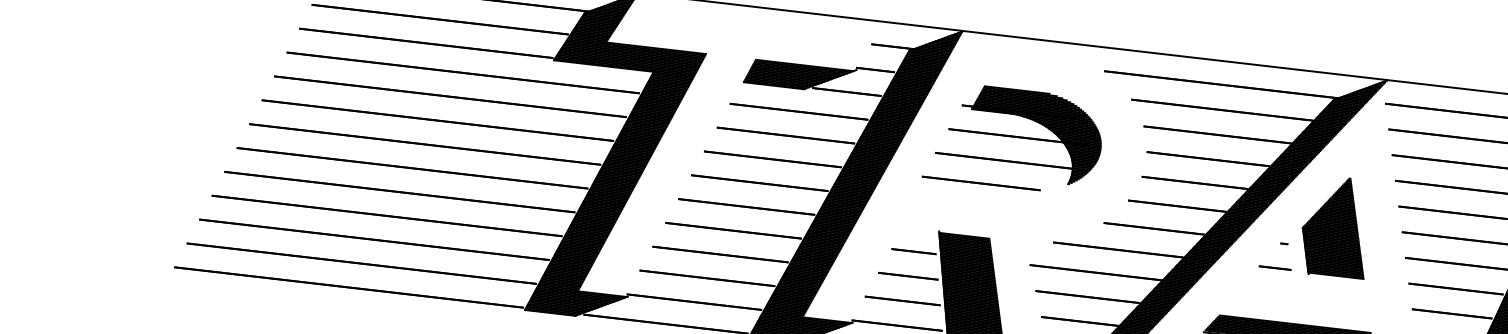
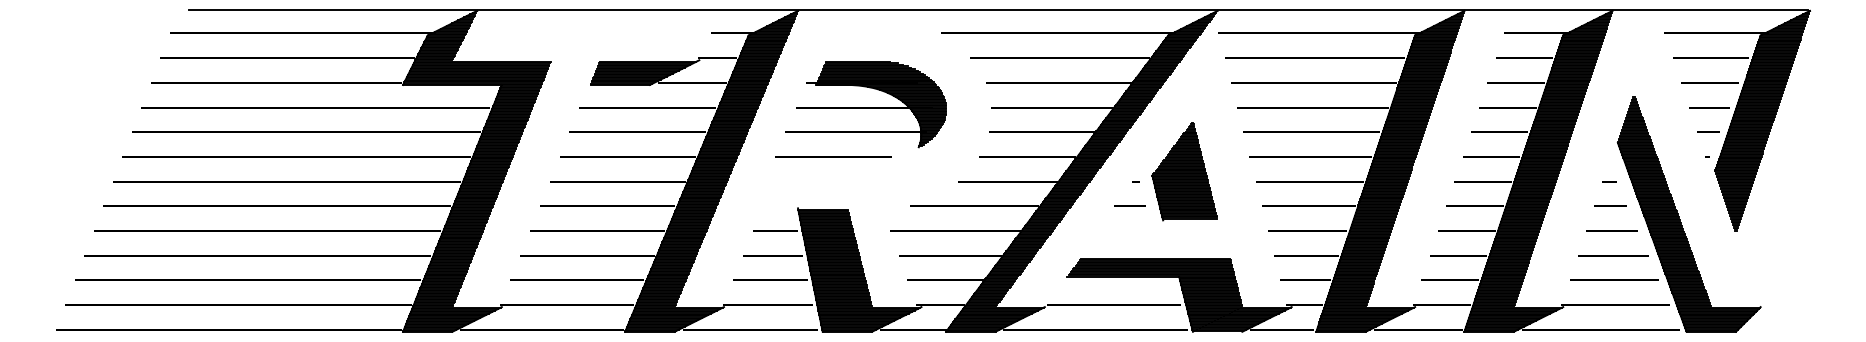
part: (1335, 227) -> (1184, 171), moved

